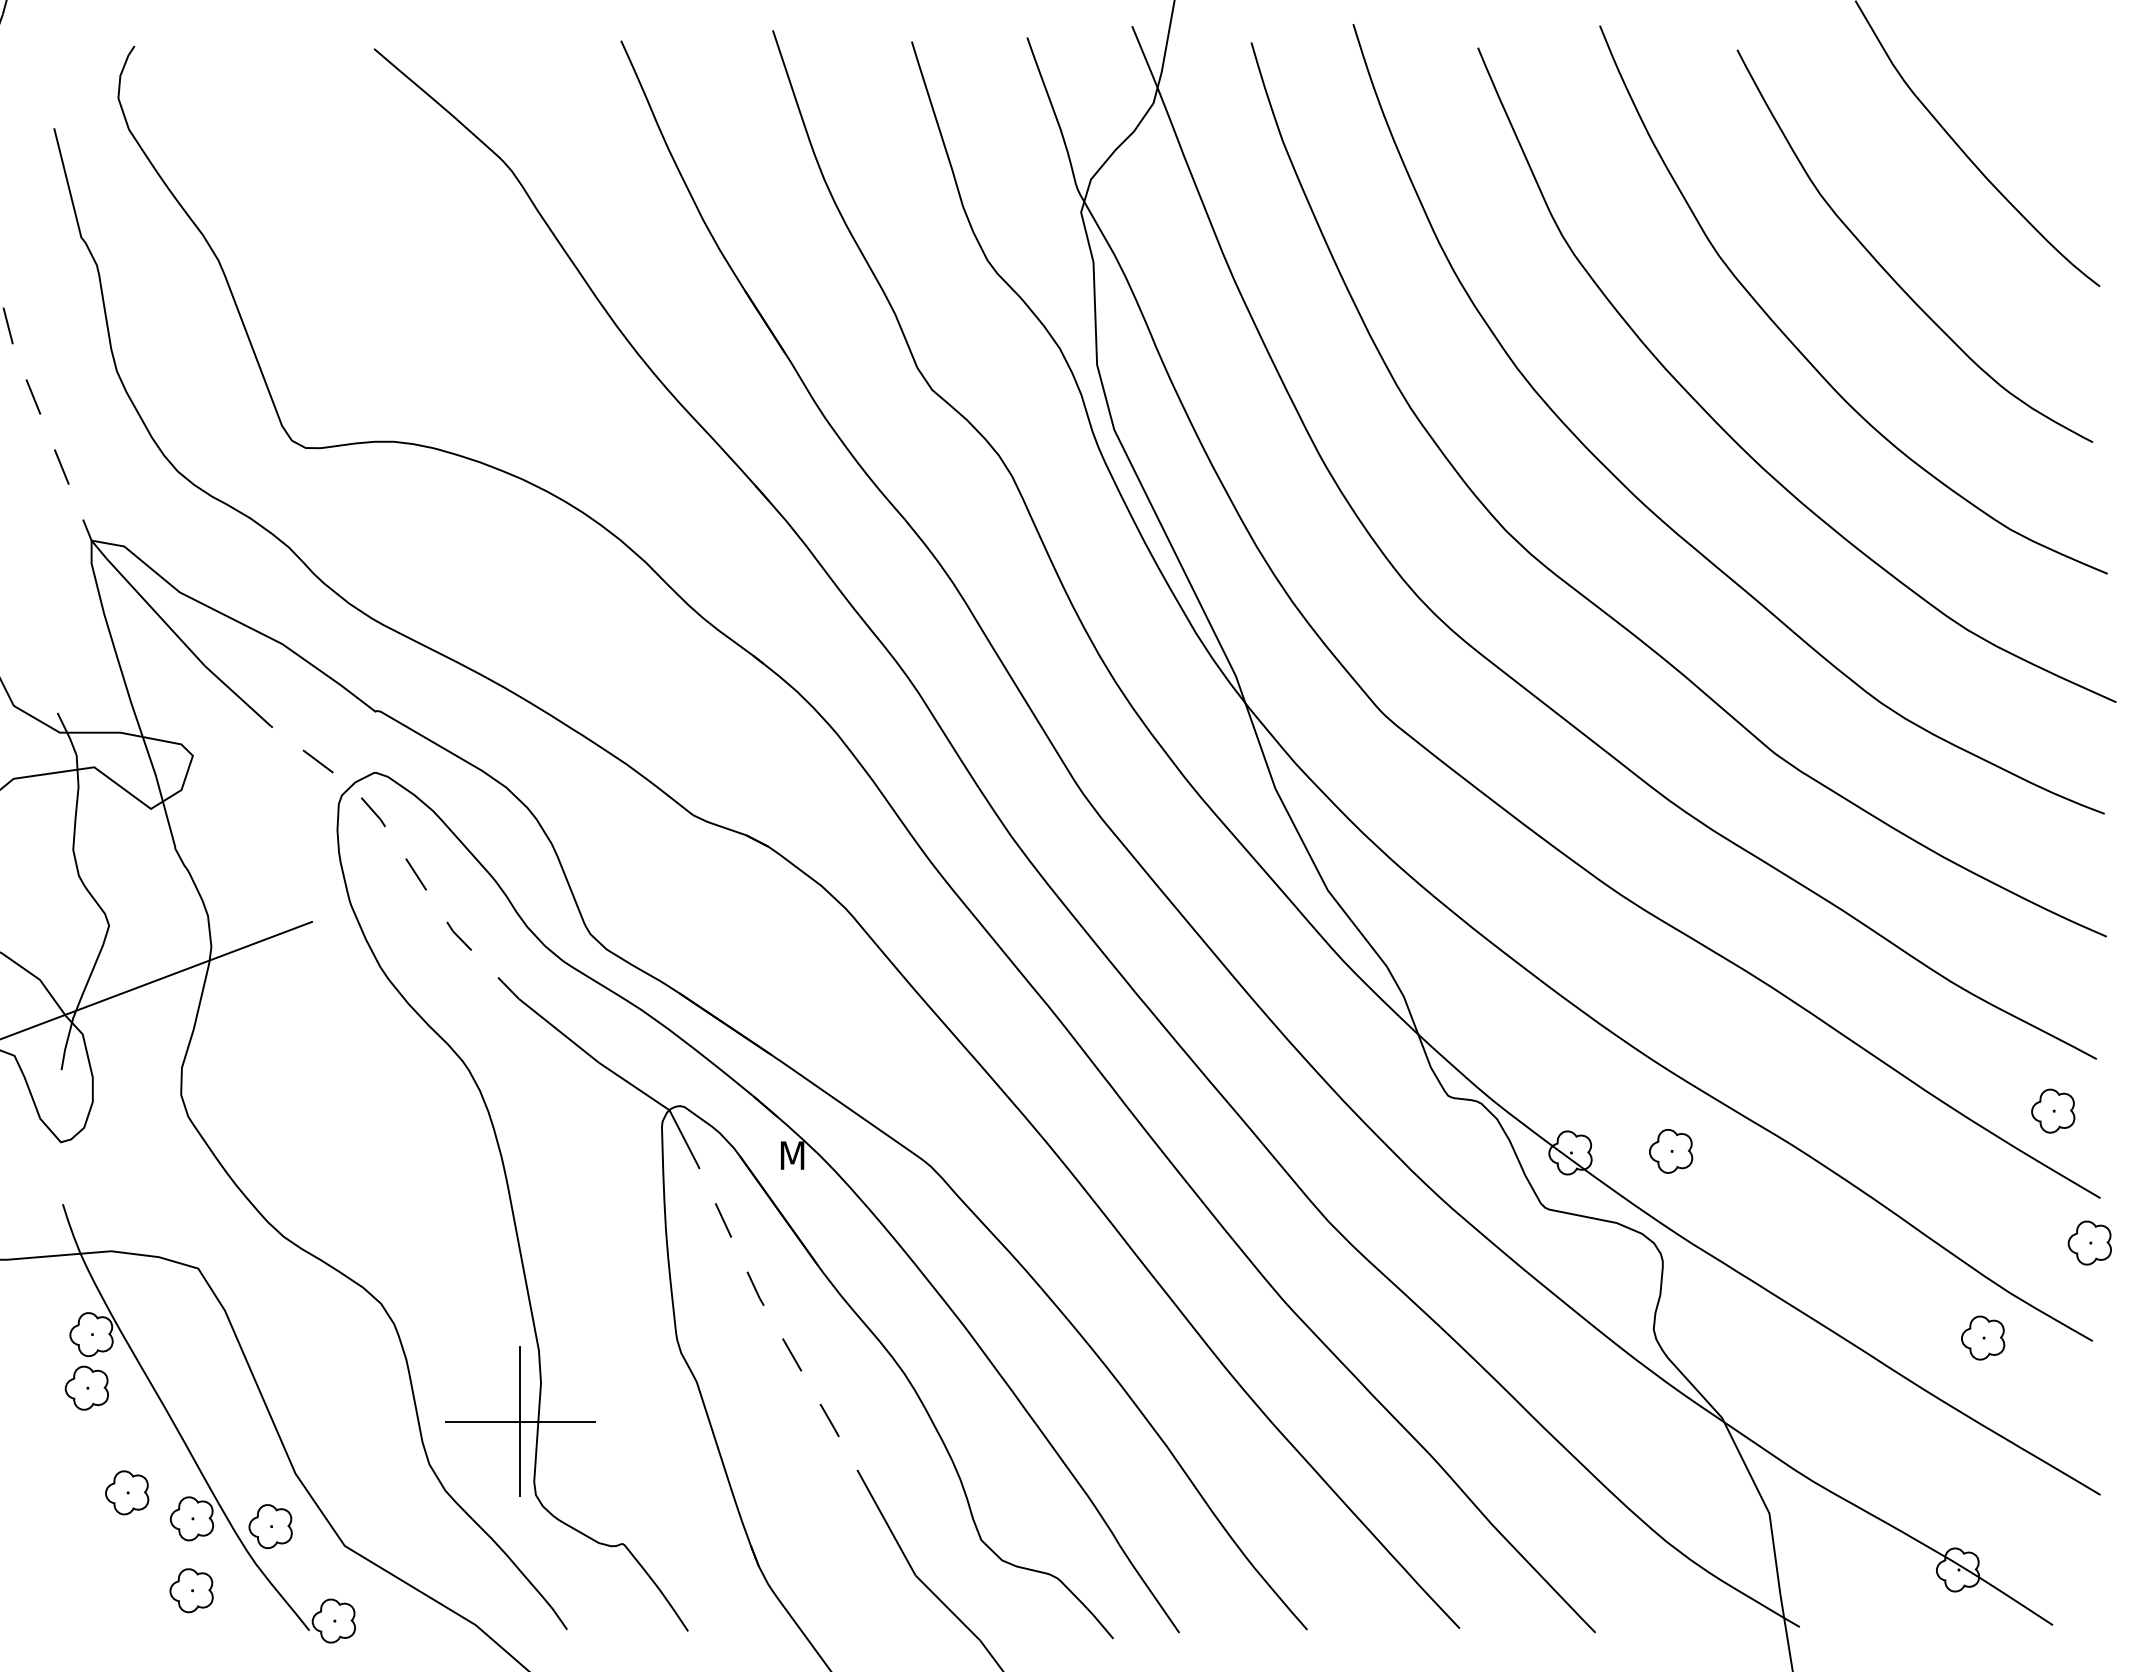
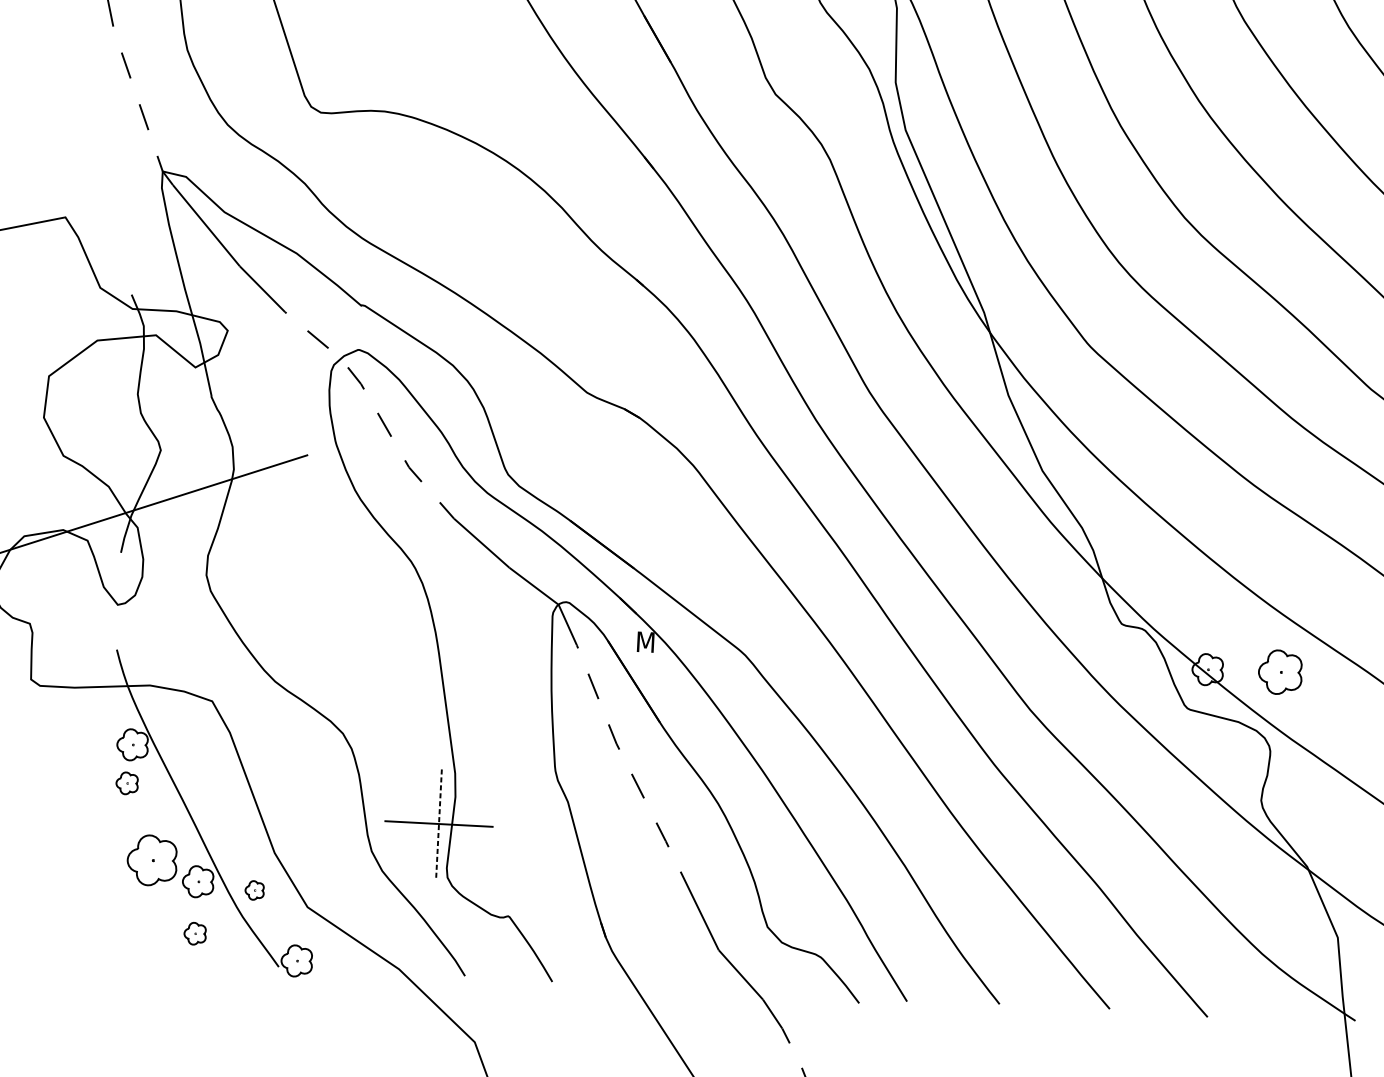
part: (1671, 1151) -> (1280, 672), size x1.4
part: (86, 1387) -> (127, 782), size x0.7
line: (520, 1421) -> (439, 823), solid -> dashed
part: (127, 1492) -> (152, 860), size x1.6
part: (270, 1526) -> (254, 890), size x0.6
part: (191, 1590) -> (195, 933), size x0.7

